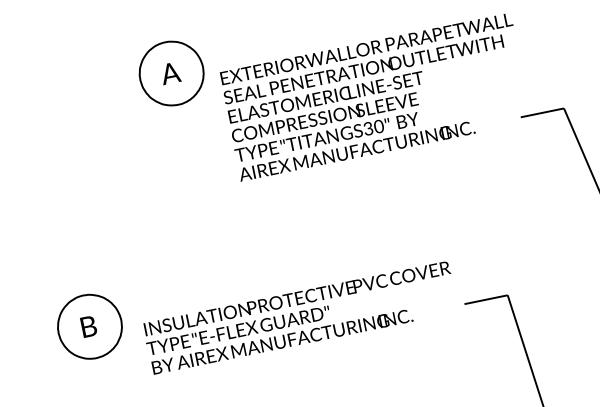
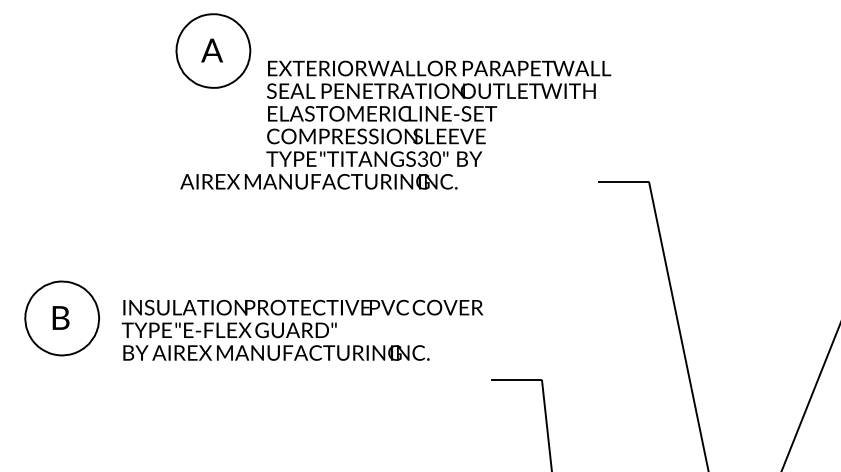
text: (356, 150) -> (318, 181), moved
text: (300, 317) -> (302, 329), moved

